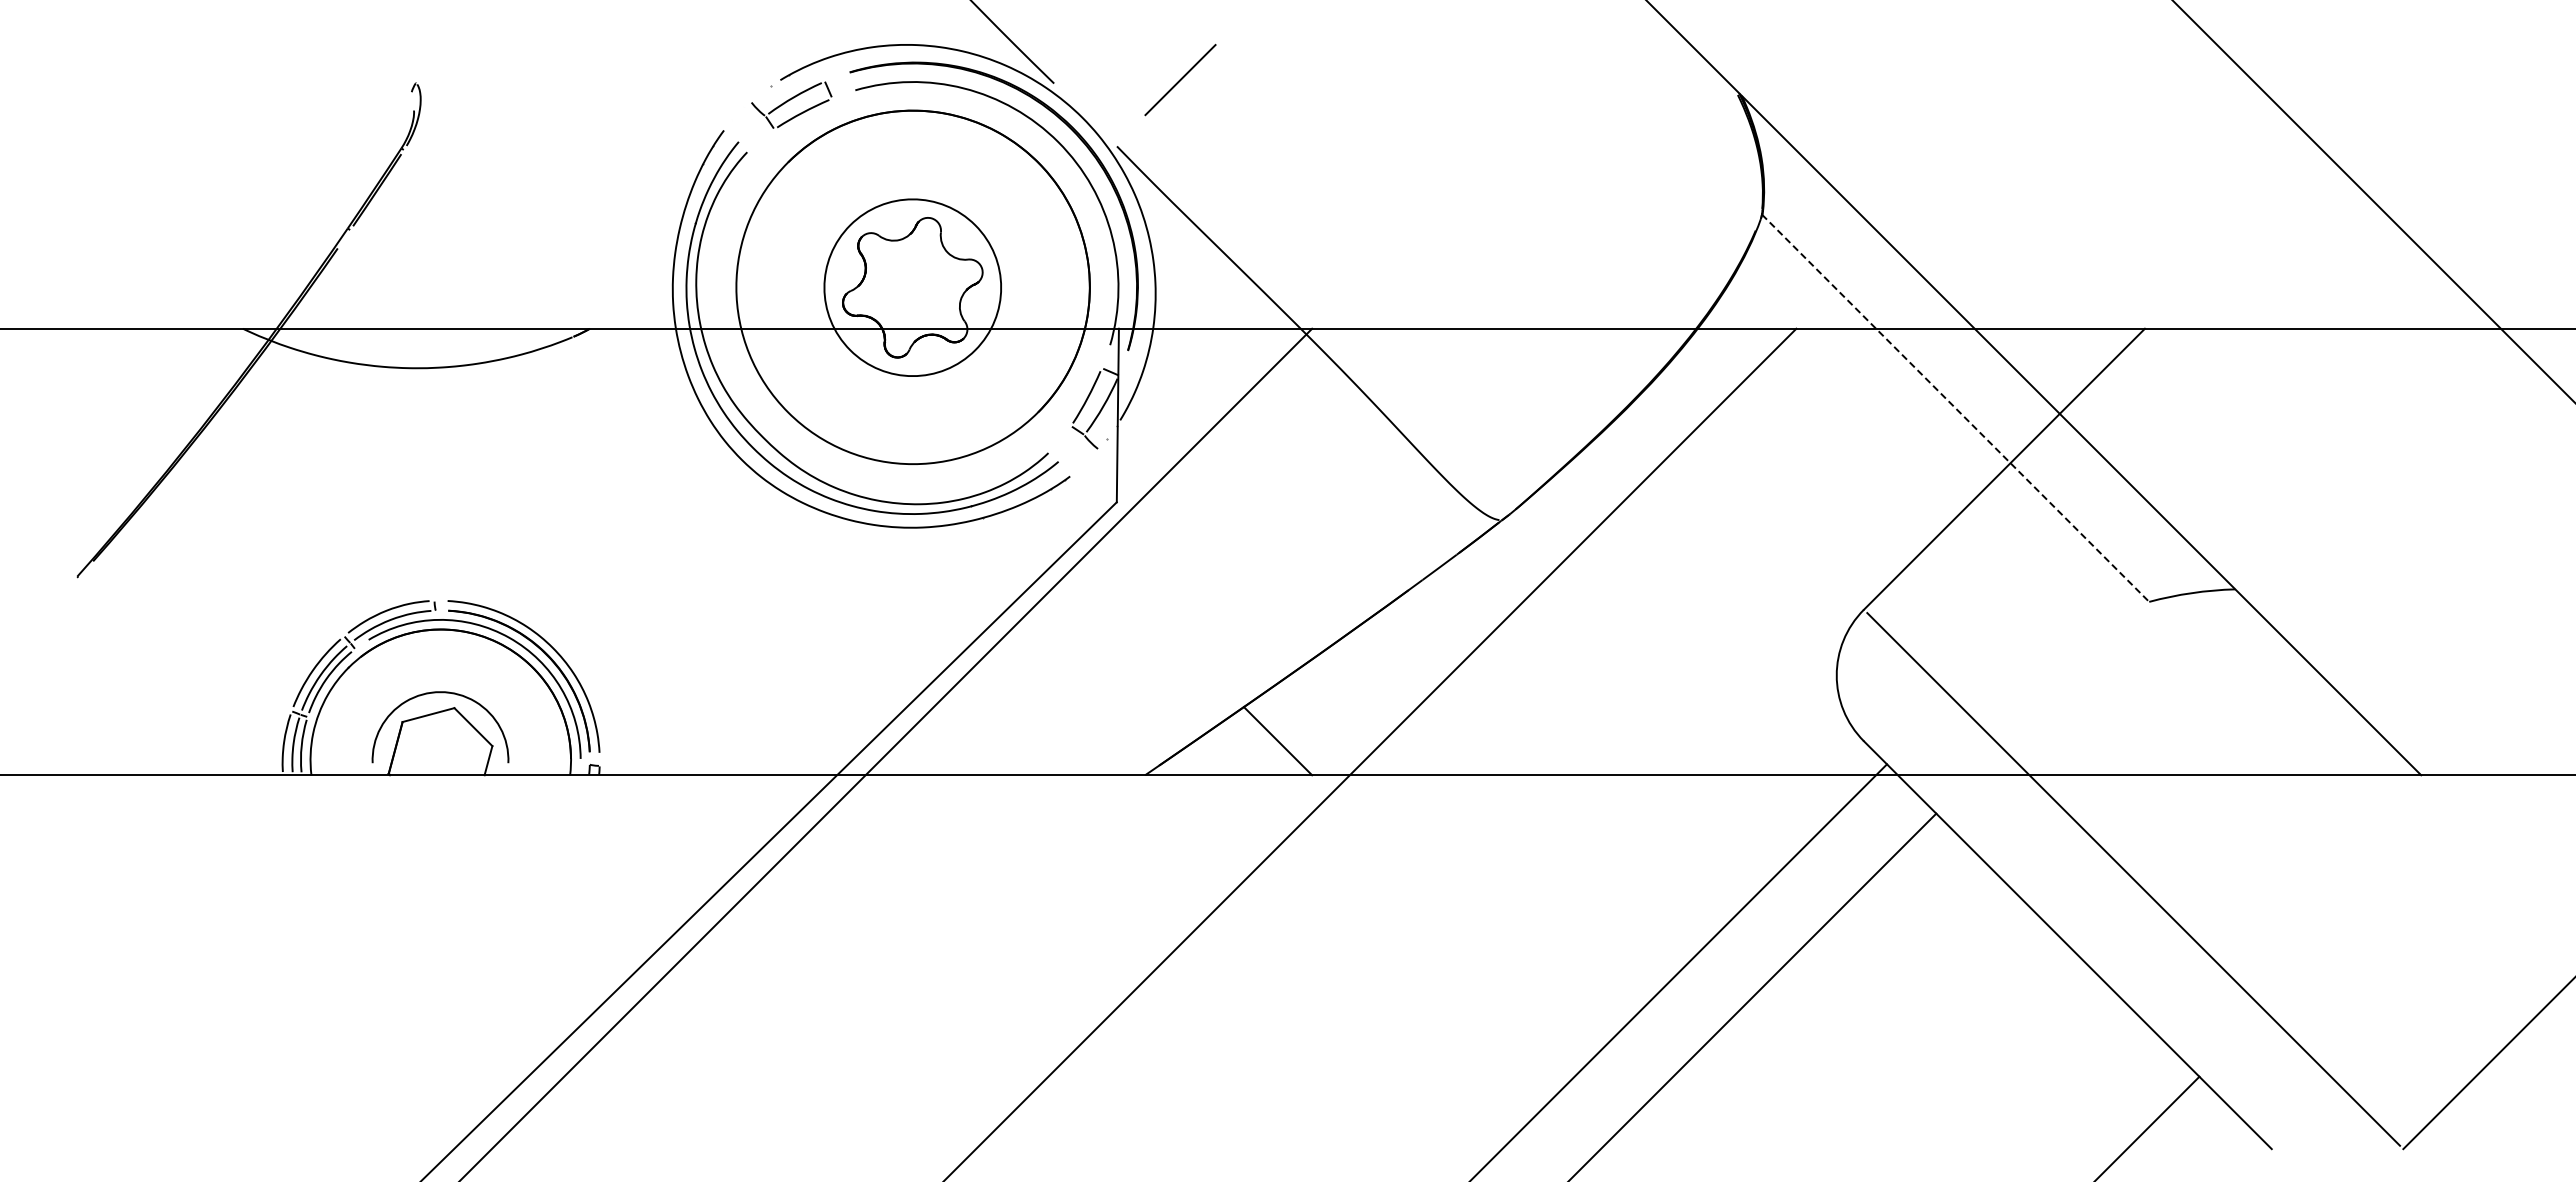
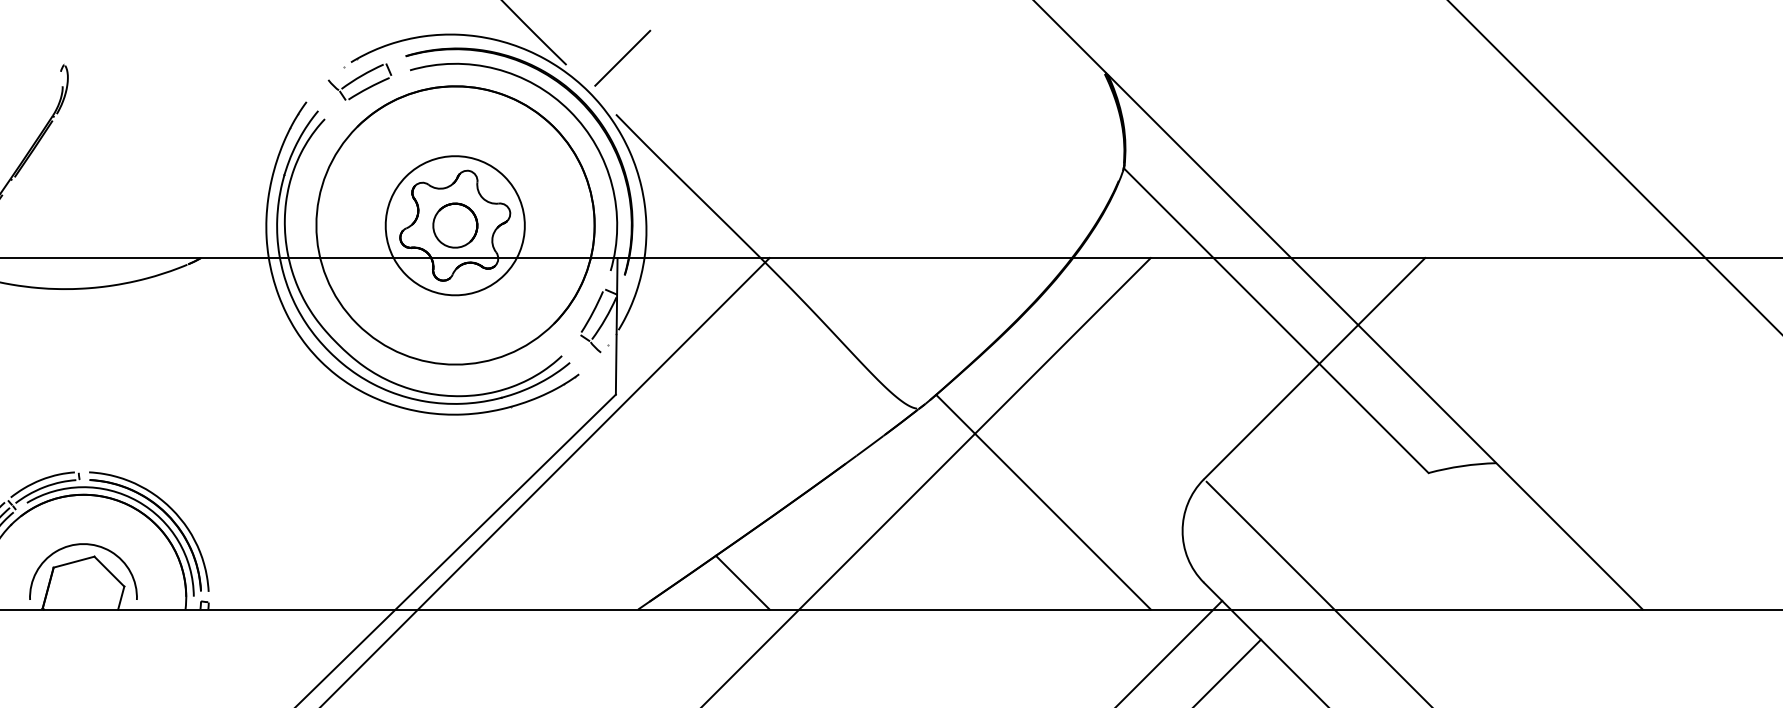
line: (1180, 79) -> (622, 57), moved
part: (912, 287) -> (455, 225), added
line: (1955, 408) -> (1276, 320), dashed -> solid
line: (1659, 638) -> (1043, 501), added

